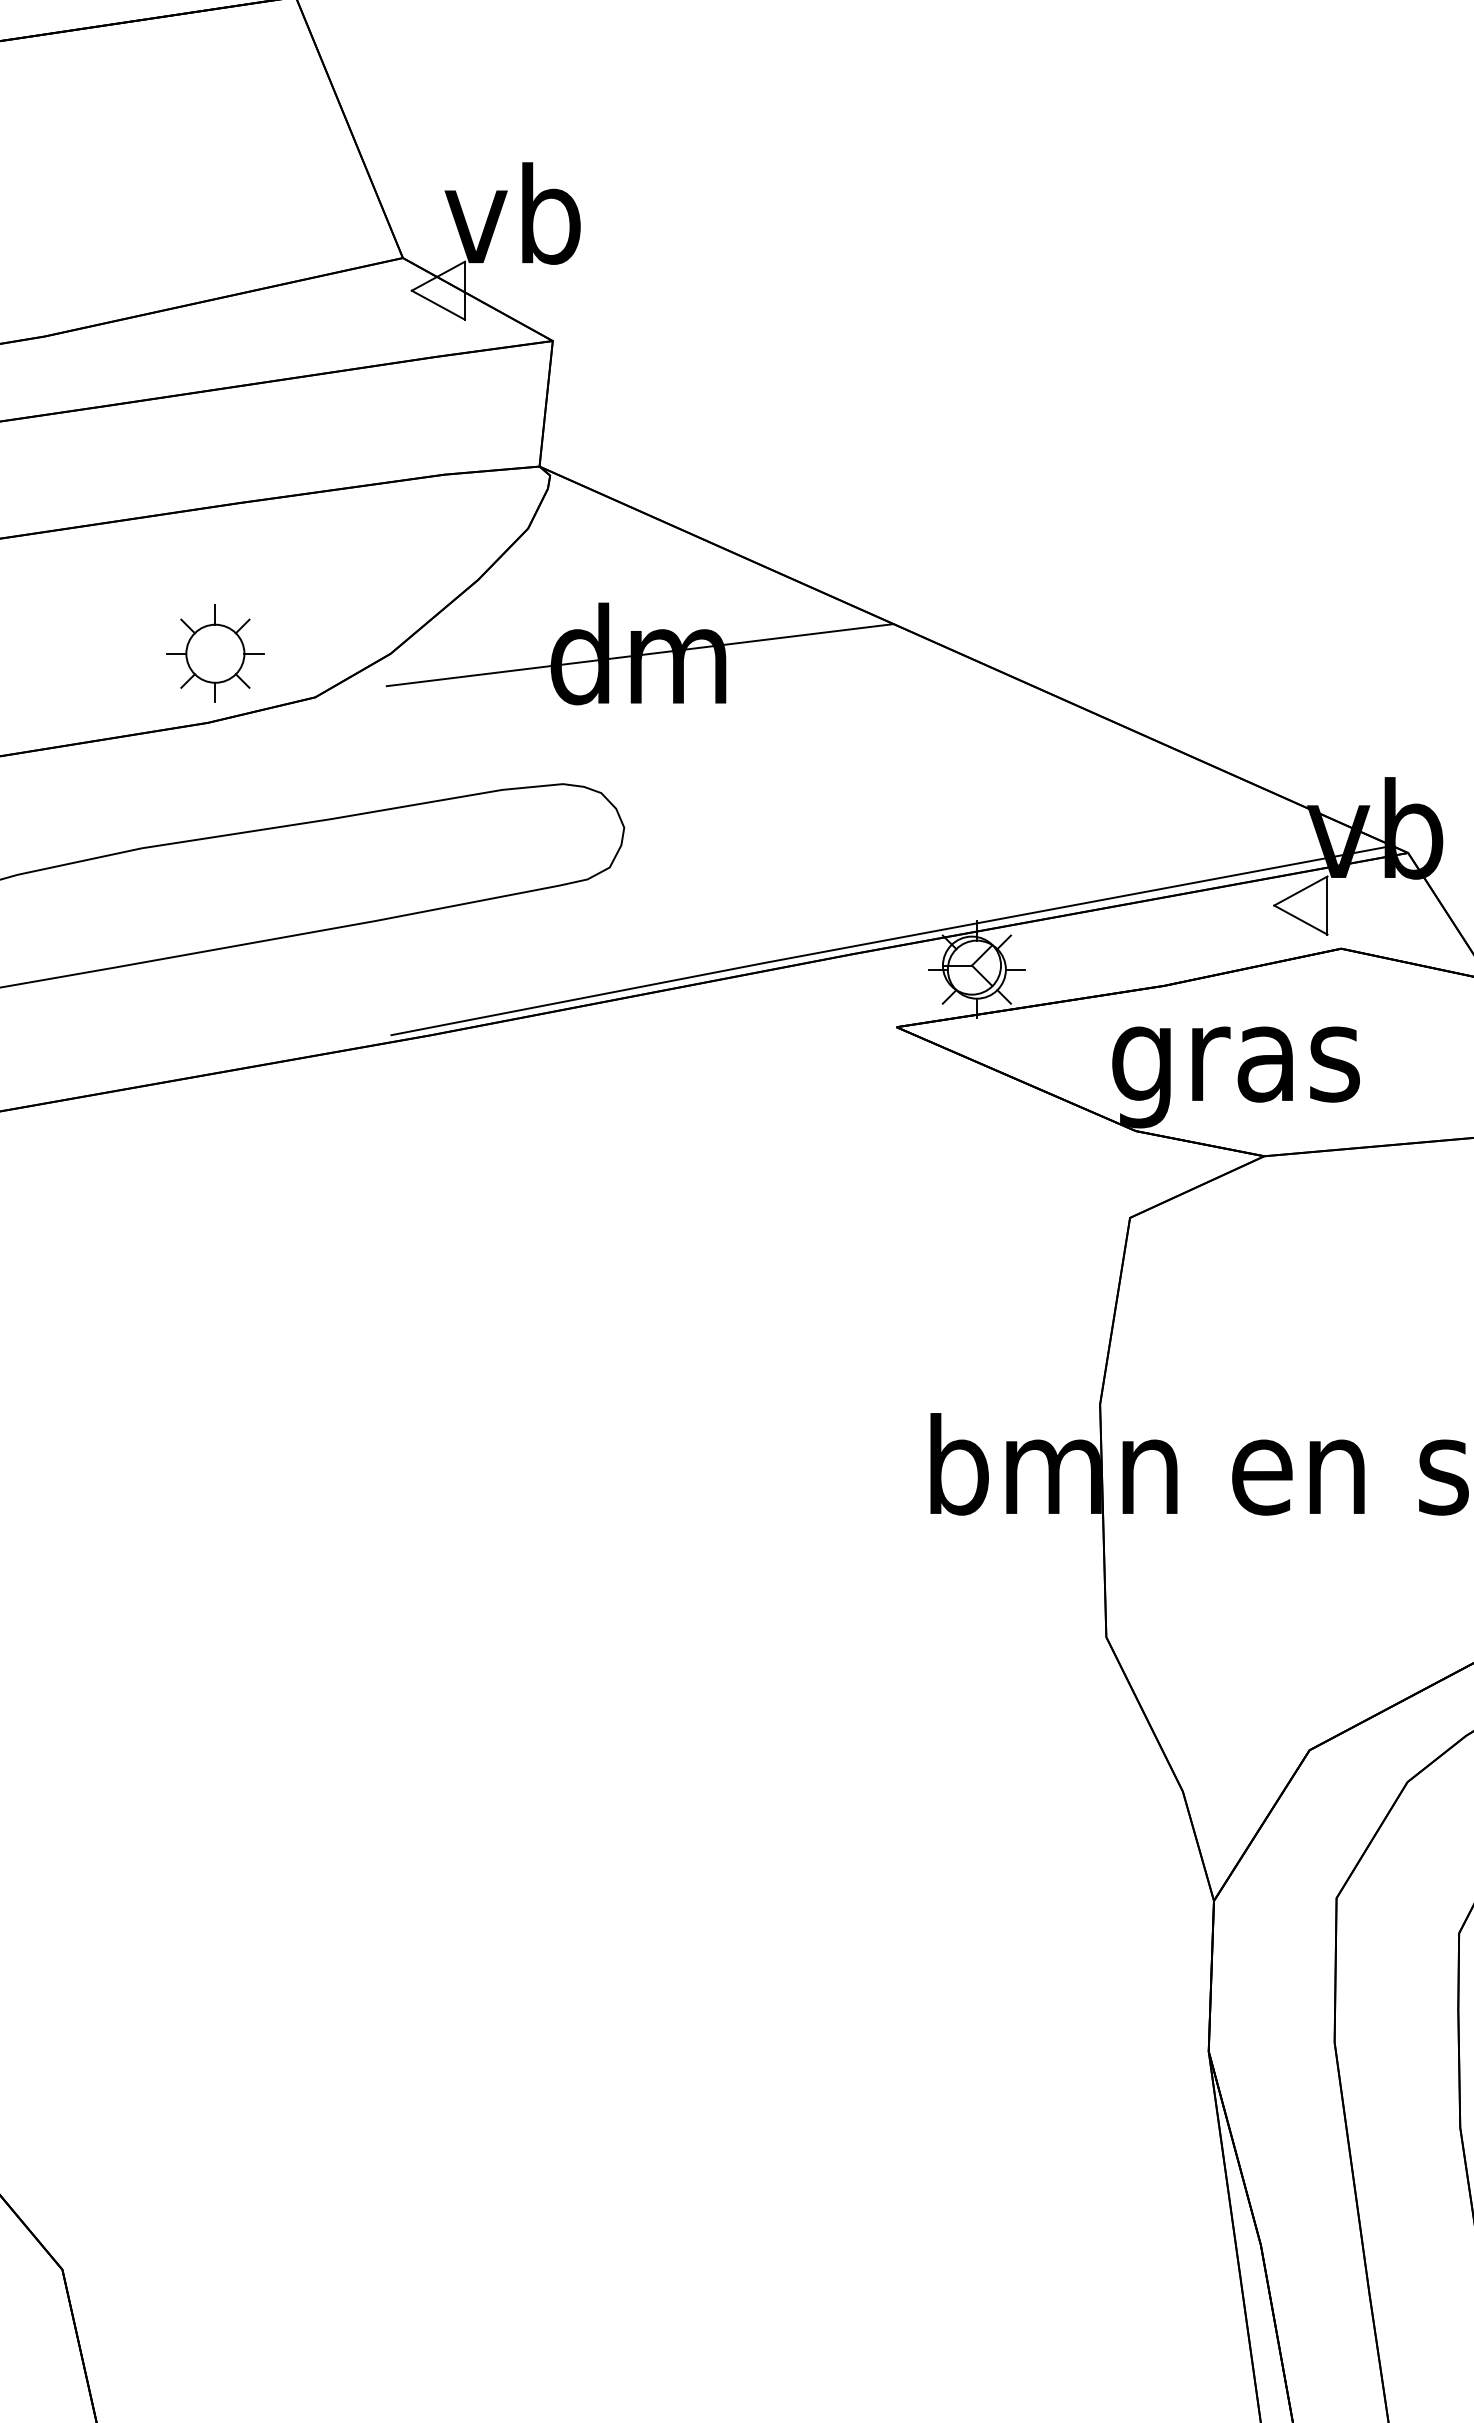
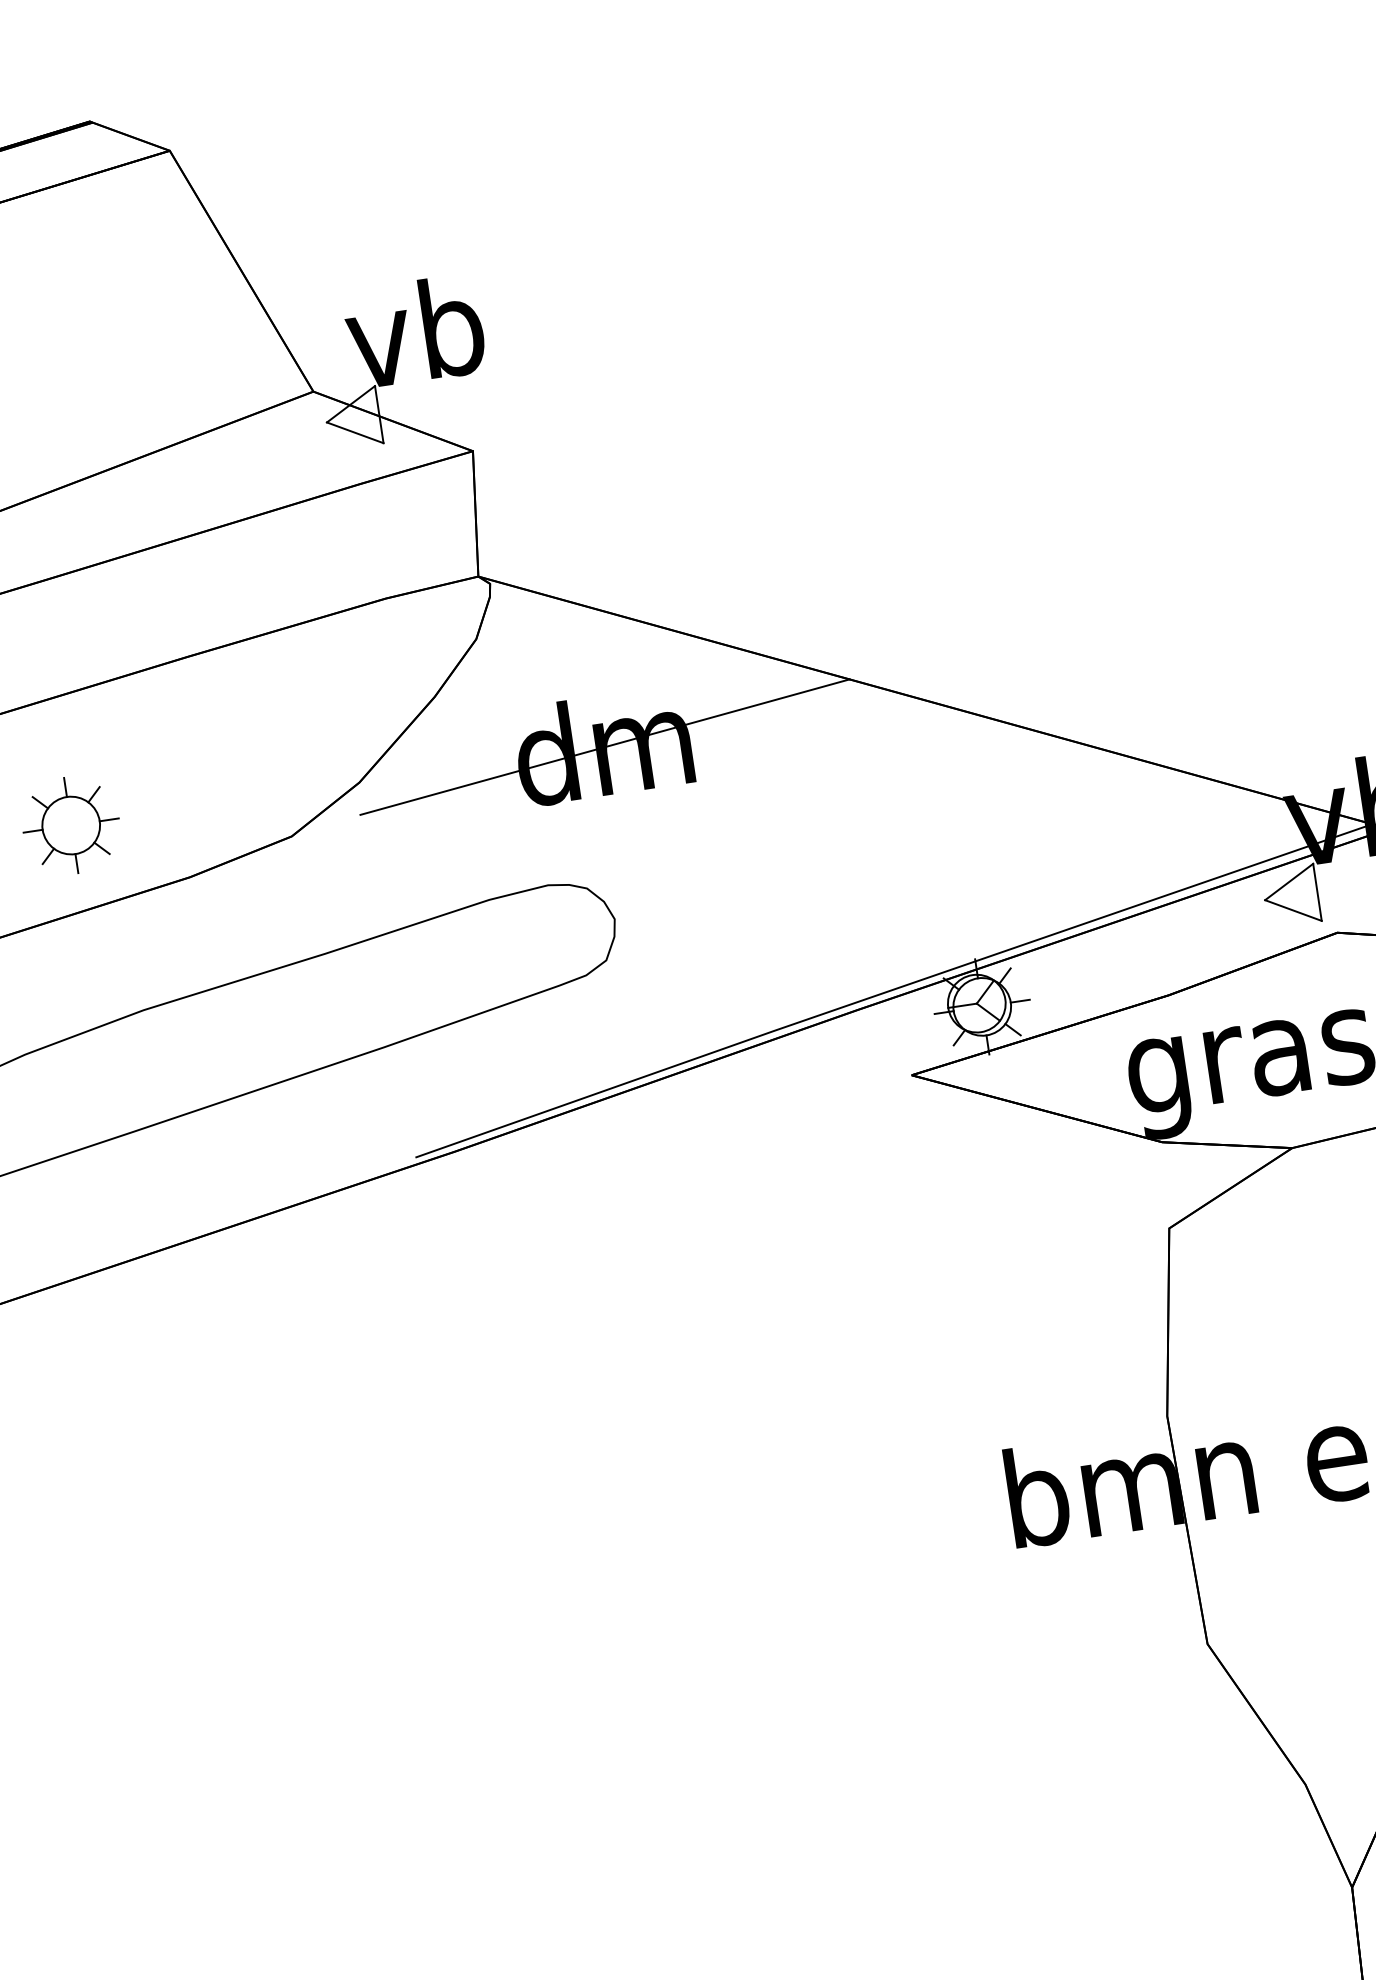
part: (215, 653) -> (71, 825), moved

